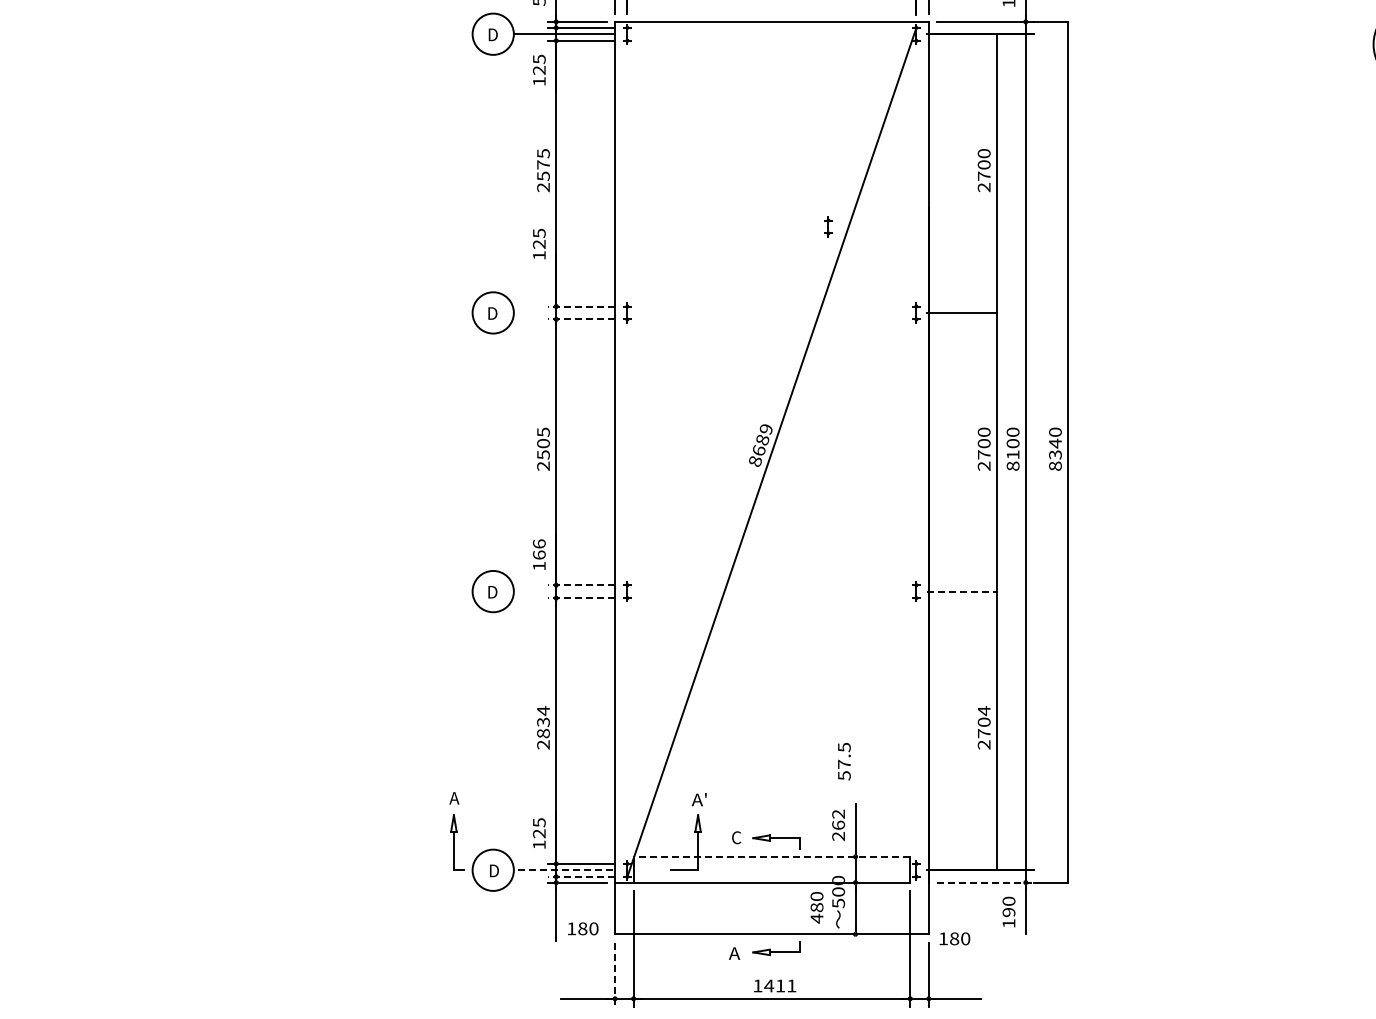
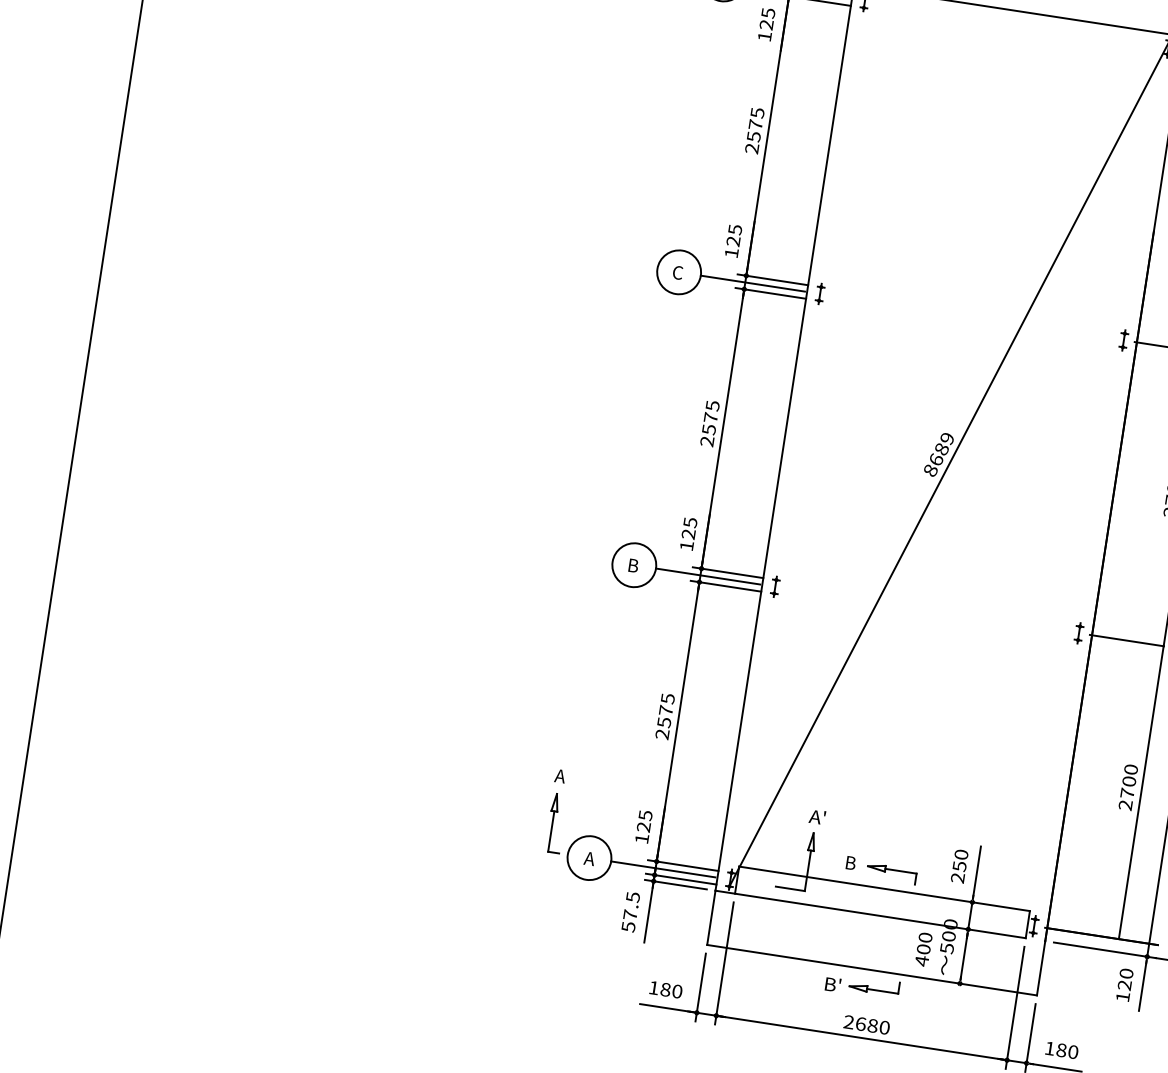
part: (828, 226) -> (1045, 235), removed
text: (539, 243) -> (733, 240), moved
line: (581, 306) -> (772, 279), dashed -> solid
line: (562, 312) -> (751, 283), added
text: (492, 313) -> (678, 272), D -> C
line: (581, 319) -> (770, 293), dashed -> solid
text: (543, 443) -> (710, 417), 2505 -> 2575
text: (539, 549) -> (689, 528), 166 -> 125
line: (581, 585) -> (728, 573), dashed -> solid
line: (562, 591) -> (707, 576), added
line: (962, 591) -> (1127, 640), dashed -> solid
text: (493, 592) -> (634, 566), D -> B
line: (581, 598) -> (725, 586), dashed -> solid
text: (983, 711) -> (1130, 770), 2704 -> 2700
text: (543, 722) -> (666, 710), 2834 -> 2575
text: (844, 761) -> (630, 912), moved
text: (838, 819) -> (960, 860), 262 -> 250
text: (736, 837) -> (850, 862), C -> B
line: (771, 856) -> (884, 888), dashed -> solid
text: (493, 870) -> (589, 858), D -> A
line: (563, 870) -> (663, 869), dashed -> solid
line: (581, 876) -> (681, 878), dashed -> solid
line: (985, 882) -> (1104, 950), dashed -> solid
text: (817, 907) -> (924, 949), 480 -> 400
text: (1009, 912) -> (1125, 985), 190 -> 120
text: (583, 928) -> (666, 989), moved
text: (954, 938) -> (1061, 1049), moved
text: (736, 952) -> (831, 983), A -> B'
line: (615, 975) -> (701, 988), dashed -> solid
text: (774, 985) -> (866, 1024), 1411 -> 2680

